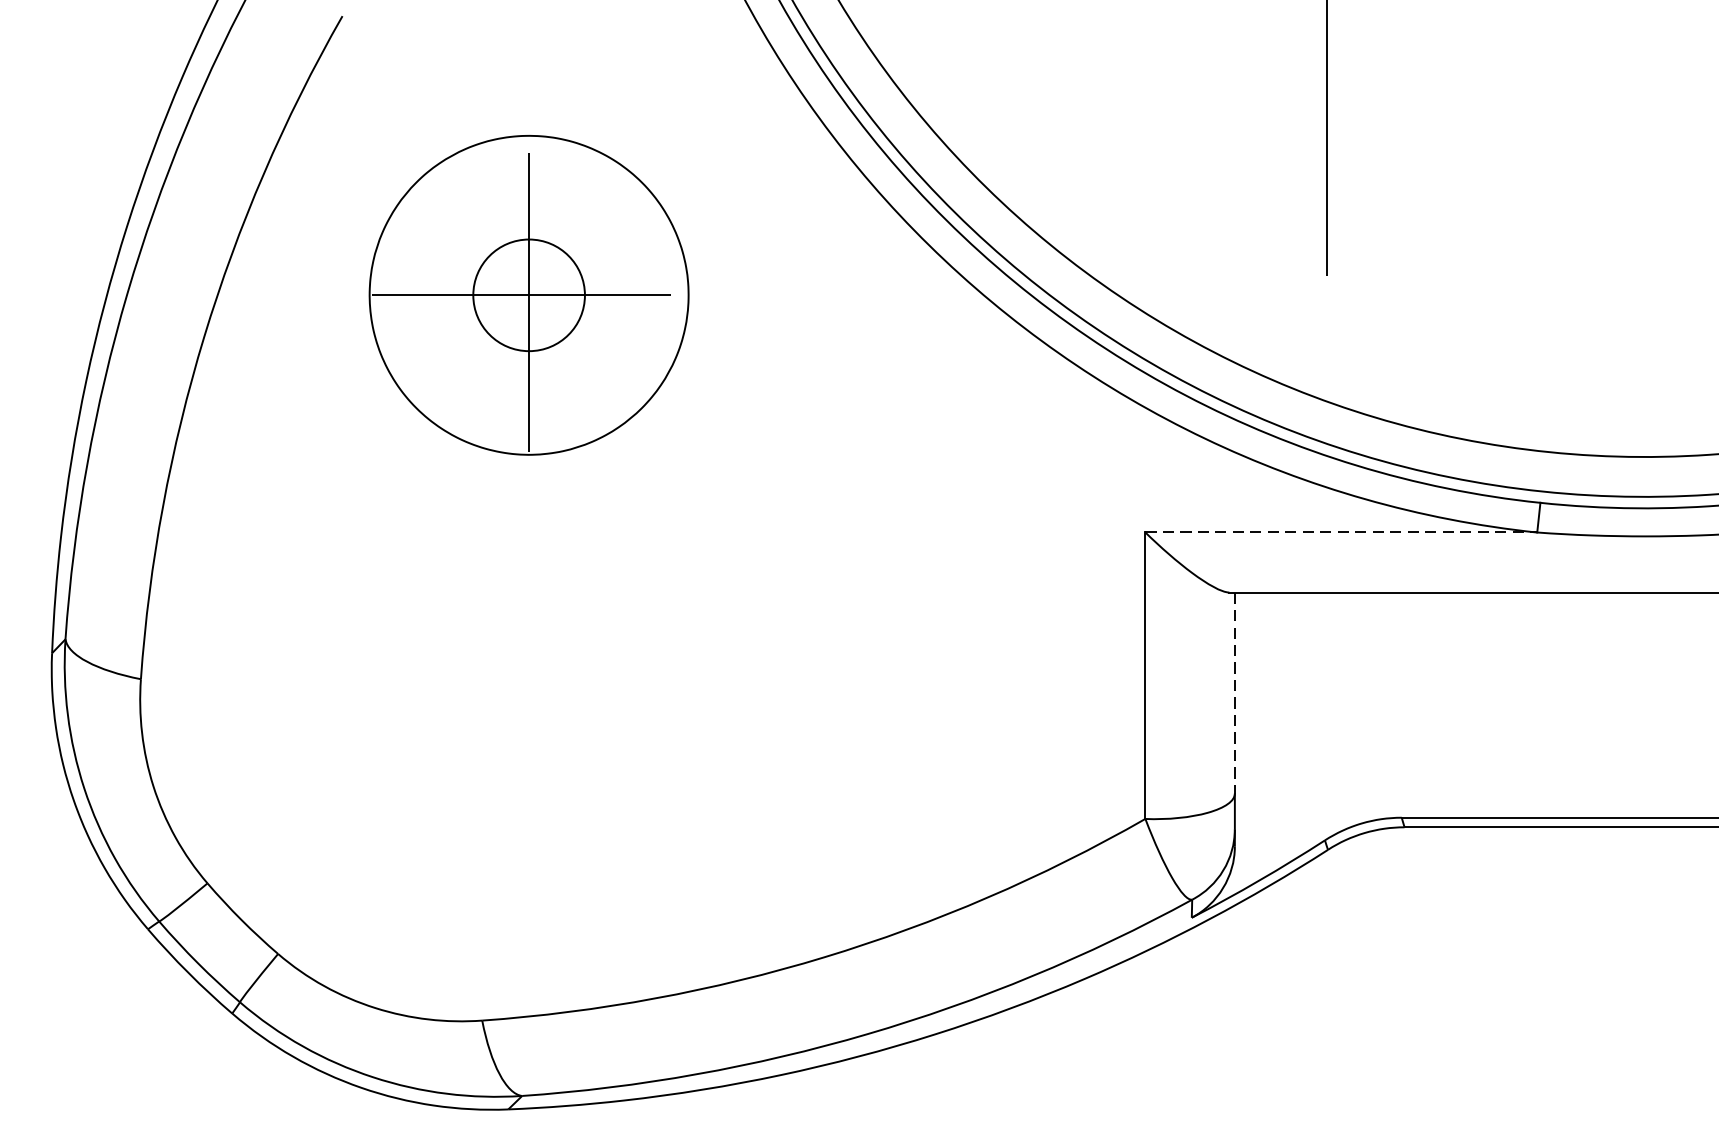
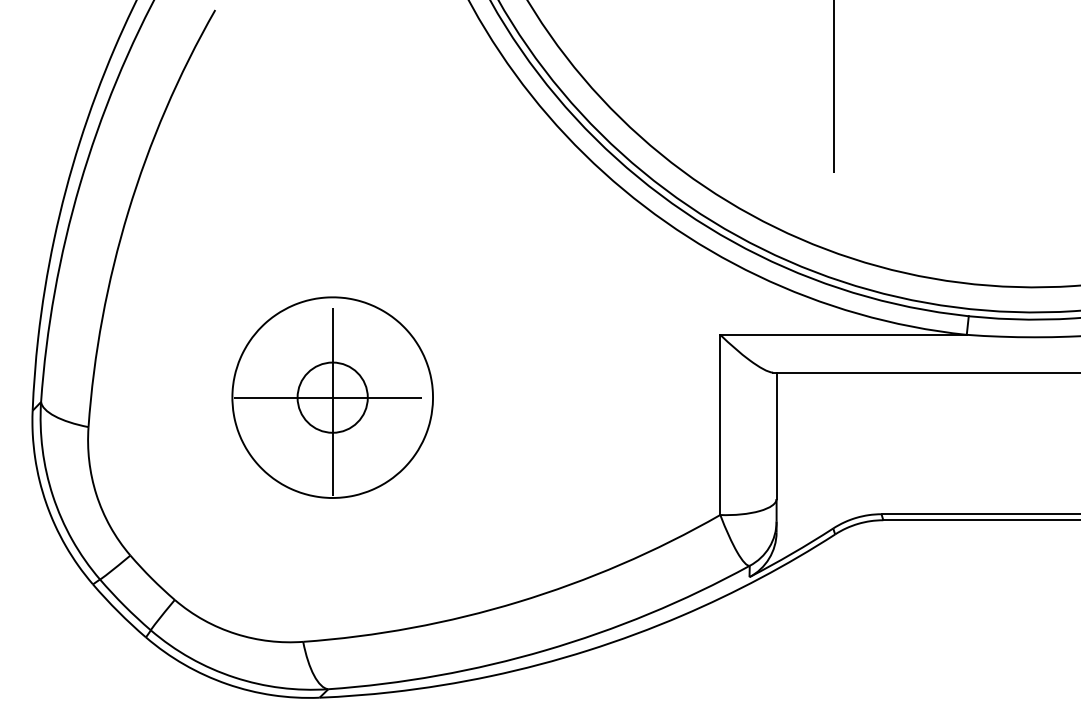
part: (528, 295) -> (332, 397), moved
line: (1342, 531) -> (844, 334), dashed -> solid
line: (1234, 694) -> (776, 436), dashed -> solid

